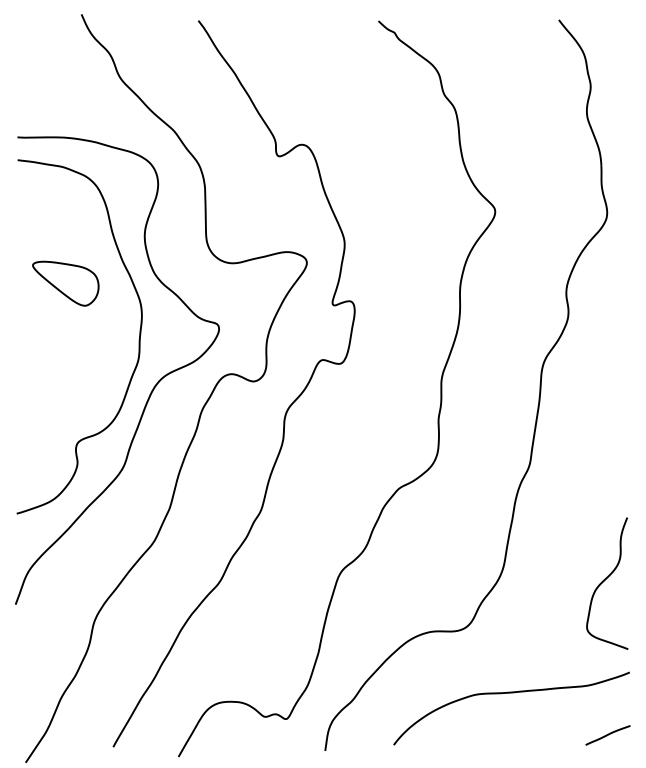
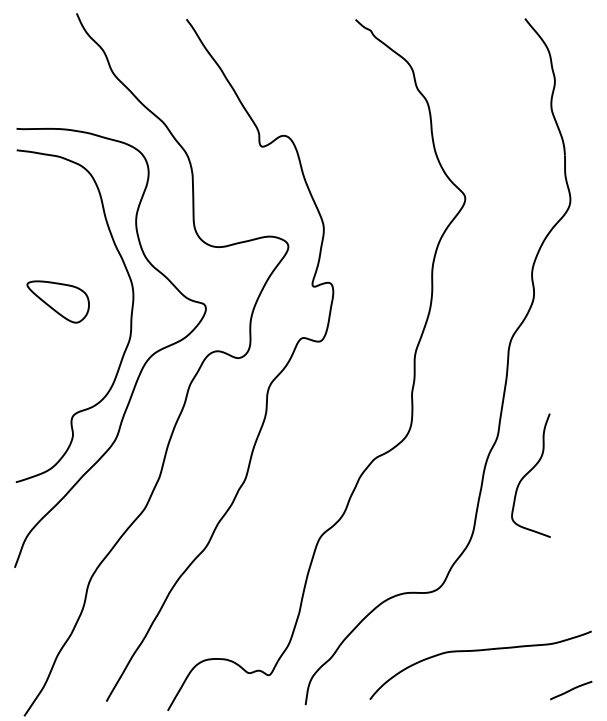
part: (65, 283) -> (57, 301), moved
curve: (605, 580) -> (529, 472), moved

